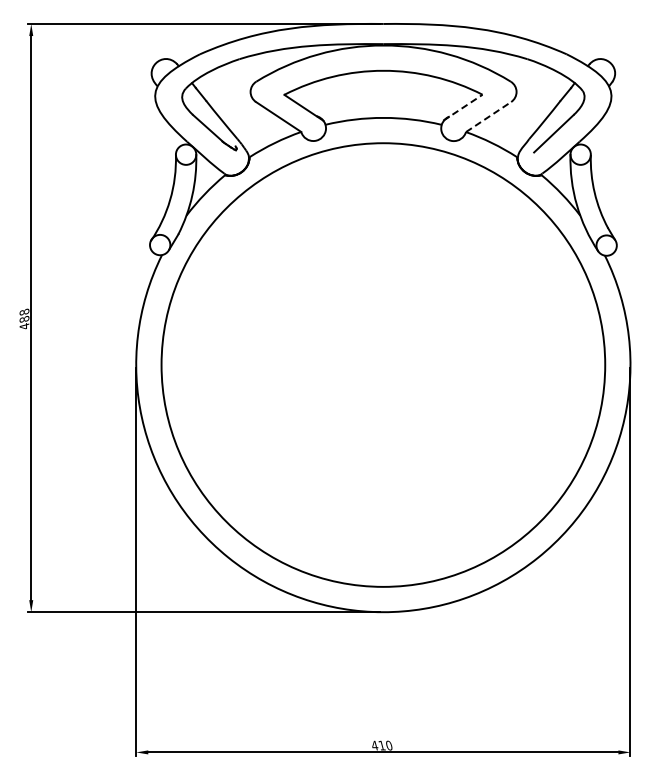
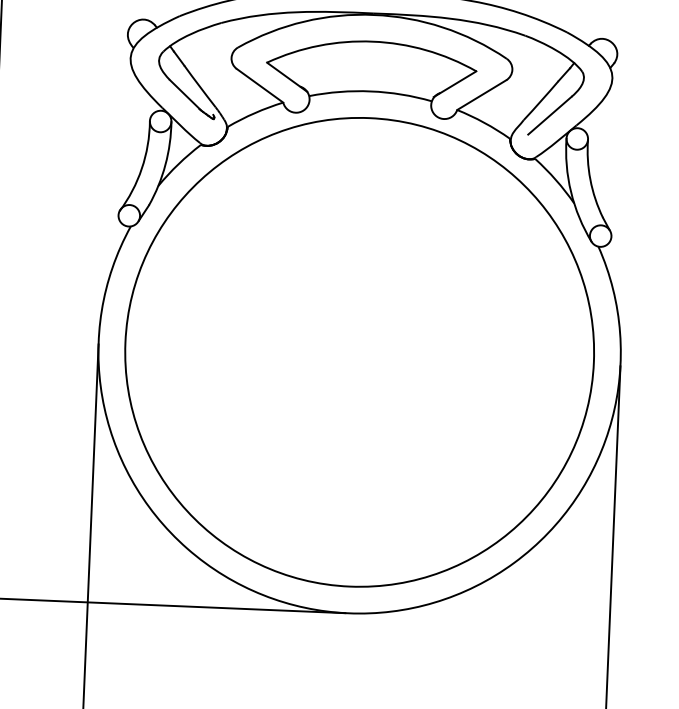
line: (462, 107) -> (454, 83), dashed -> solid
line: (489, 116) -> (482, 94), dashed -> solid

